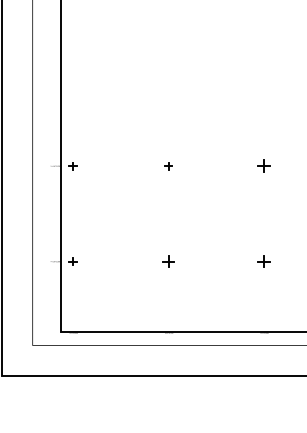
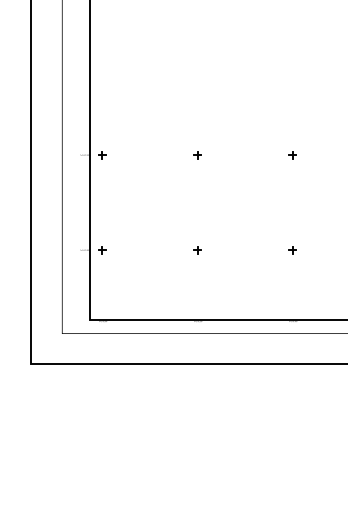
part: (263, 166) -> (292, 155), size x0.62
part: (168, 261) -> (197, 250), size x0.62
part: (263, 261) -> (292, 250), size x0.62

